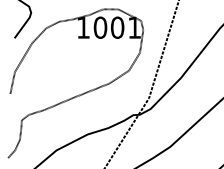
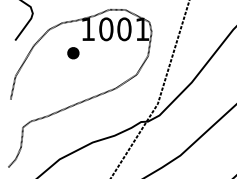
part: (69, 49) -> (73, 52), added

